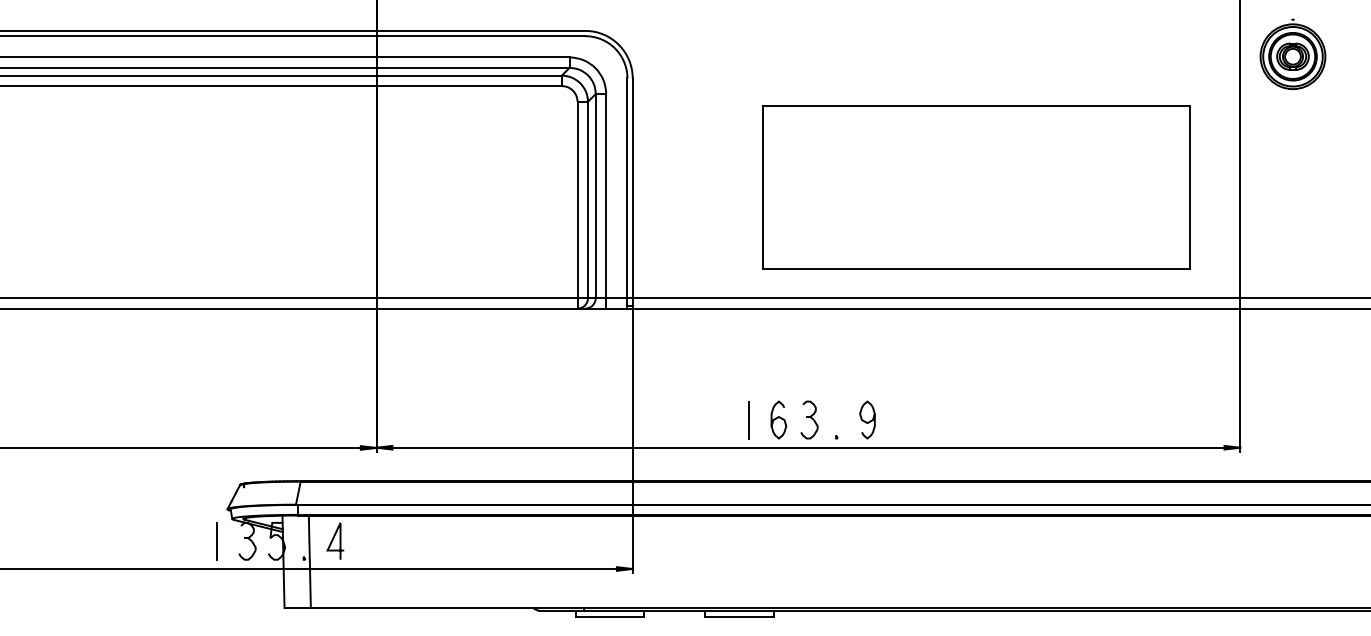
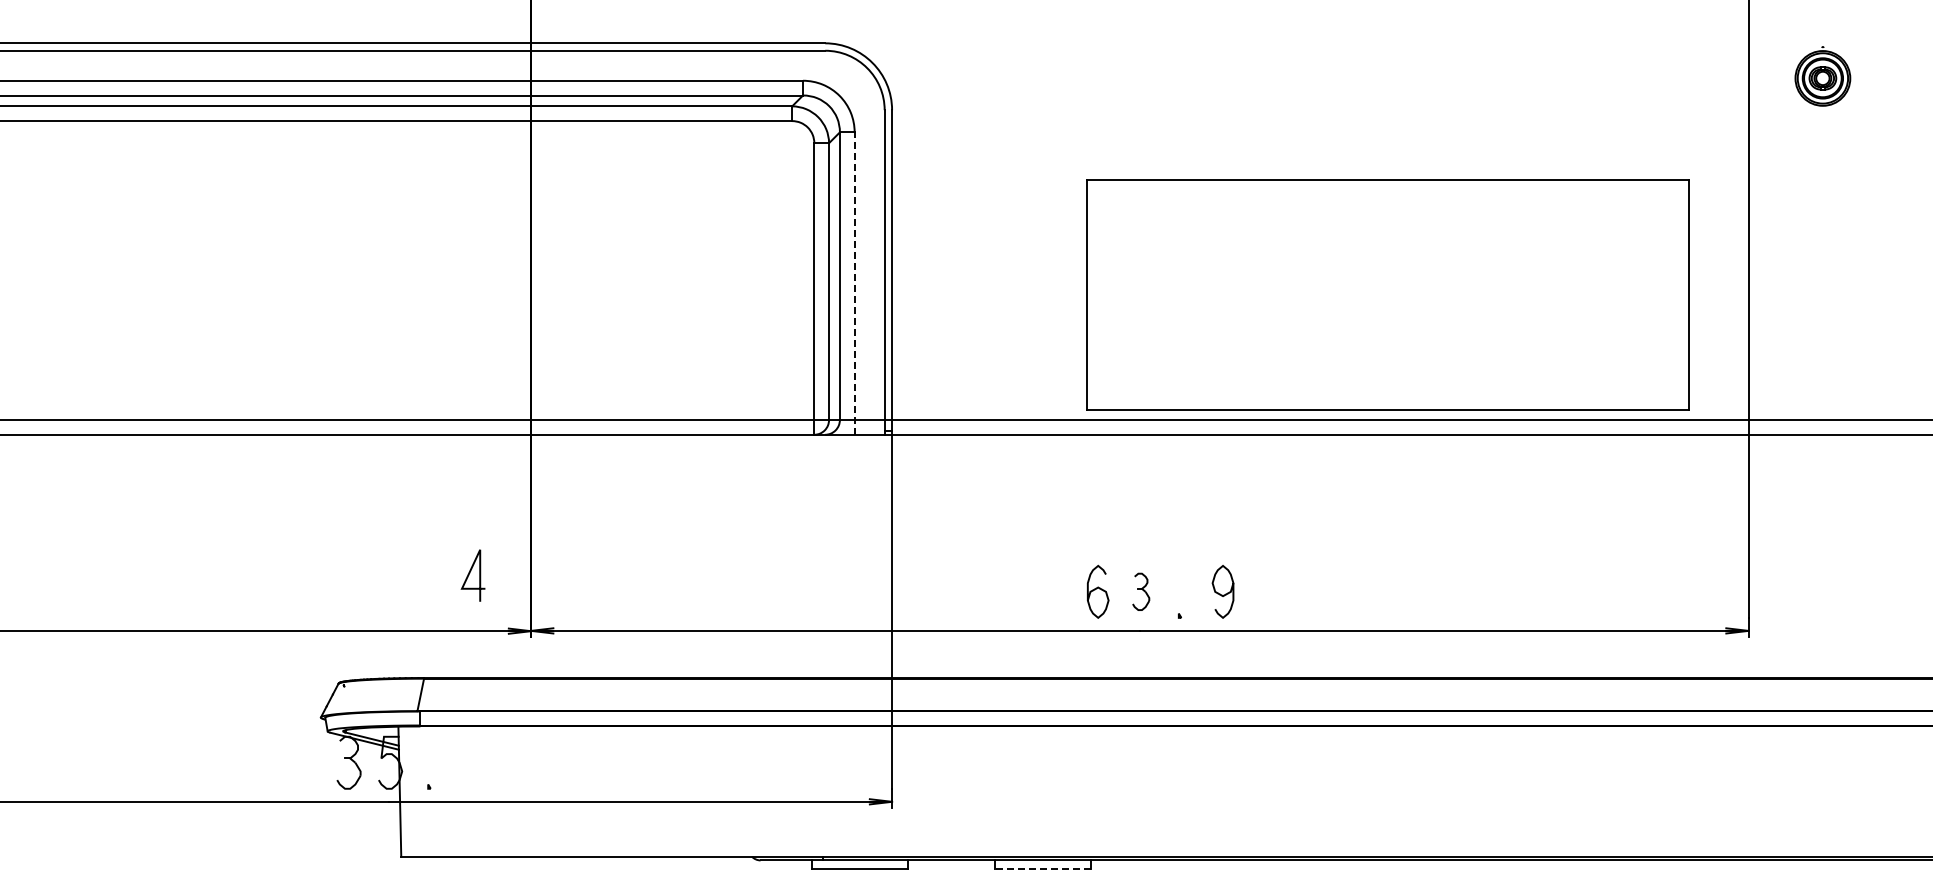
part: (1292, 54) -> (1822, 76), size x0.6
part: (976, 187) -> (1387, 294), moved
line: (606, 201) -> (854, 283), solid -> dashed
line: (749, 419) -> (1056, 591), removed
part: (808, 419) -> (1140, 591), size x0.7
line: (333, 539) -> (470, 573), moved
line: (217, 541) -> (306, 762), removed
line: (309, 561) -> (436, 791), removed
line: (739, 617) -> (1042, 869), solid -> dashed

